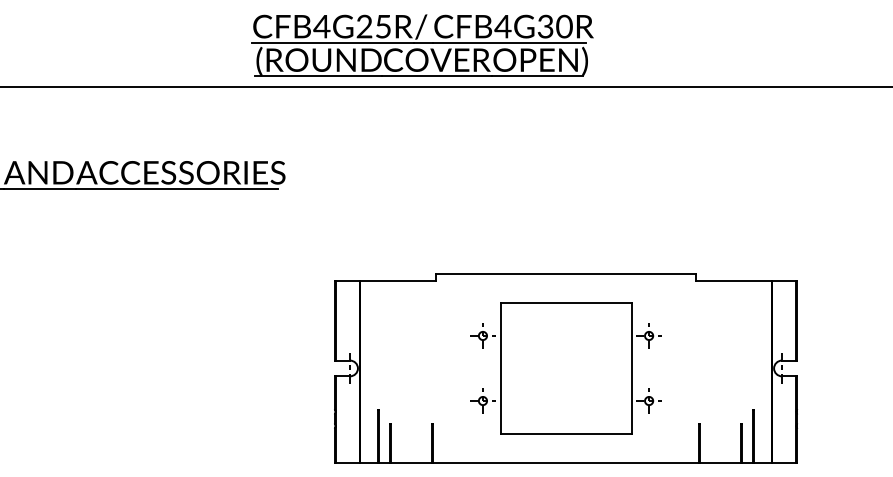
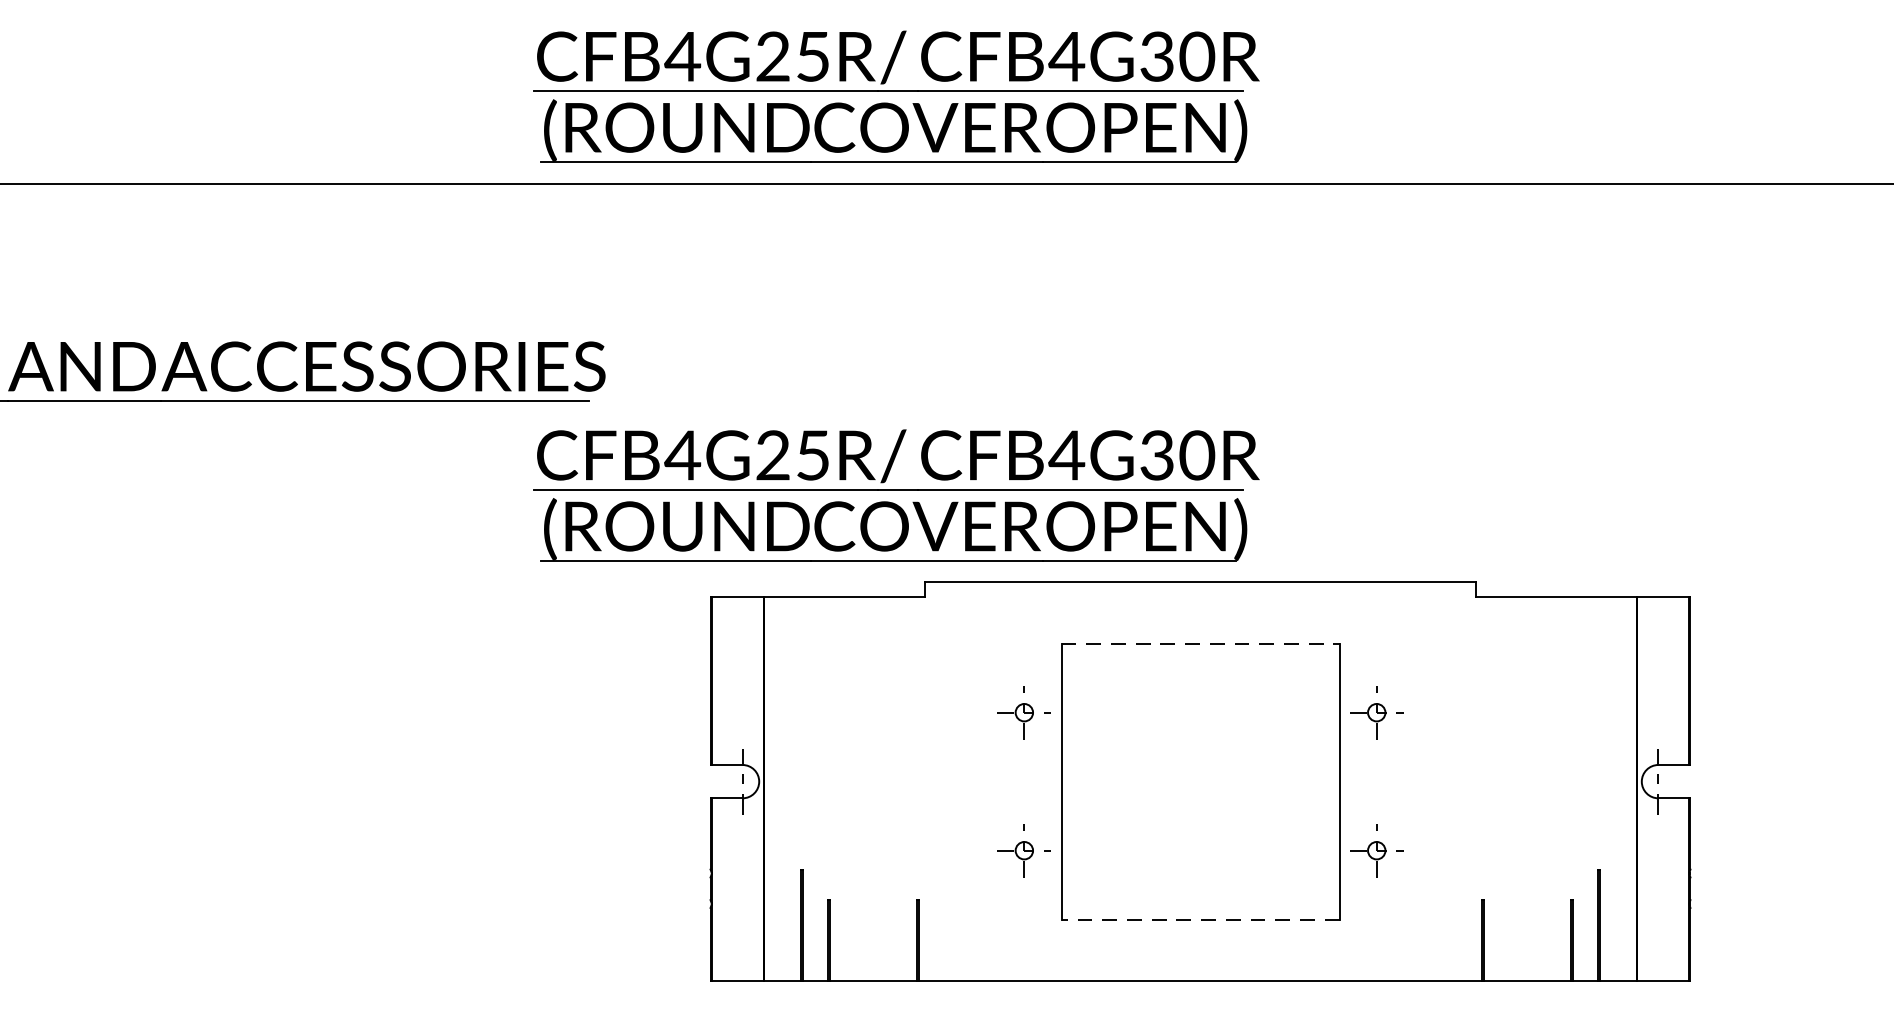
part: (422, 233) -> (896, 495), added
line: (566, 303) -> (1201, 643), solid -> dashed
line: (566, 433) -> (1201, 919), solid -> dashed

